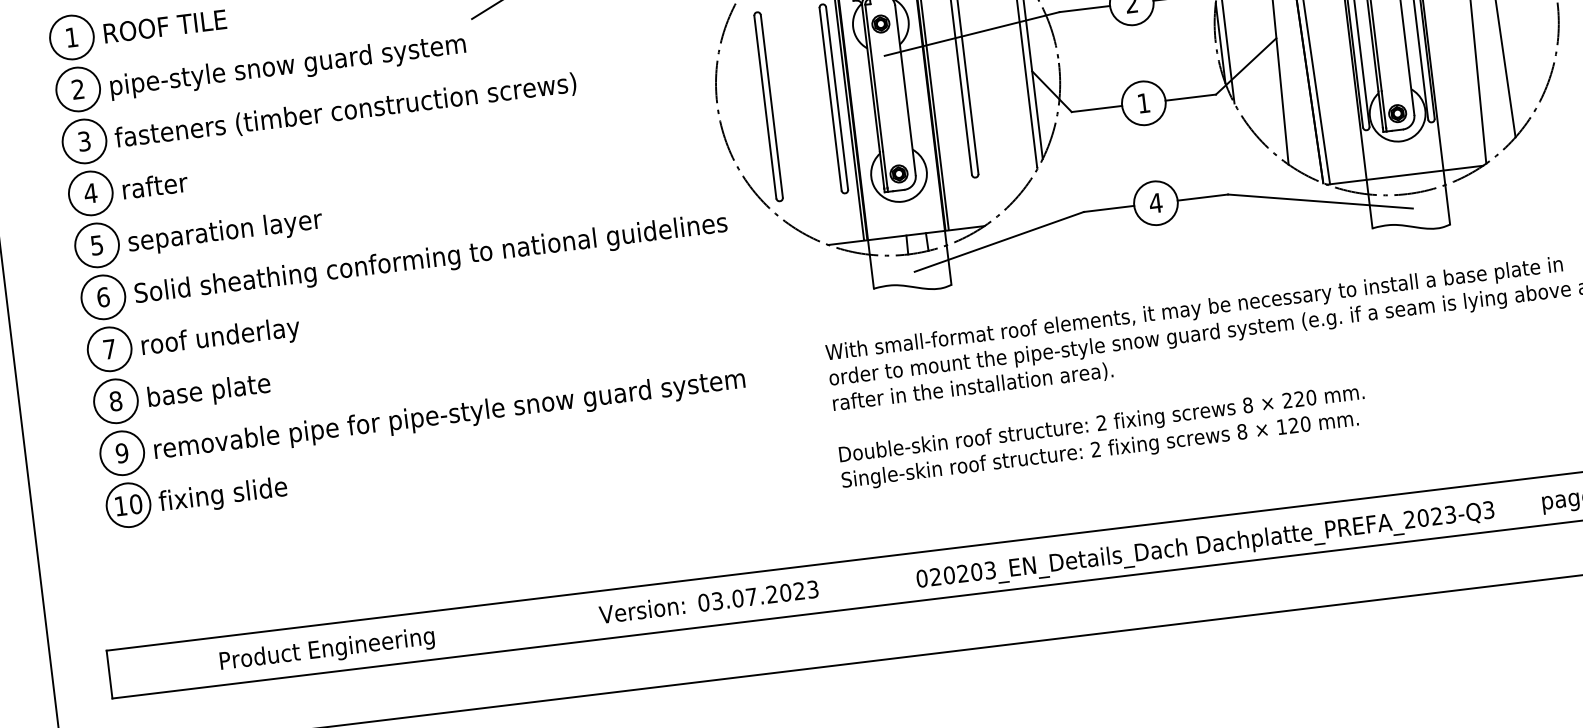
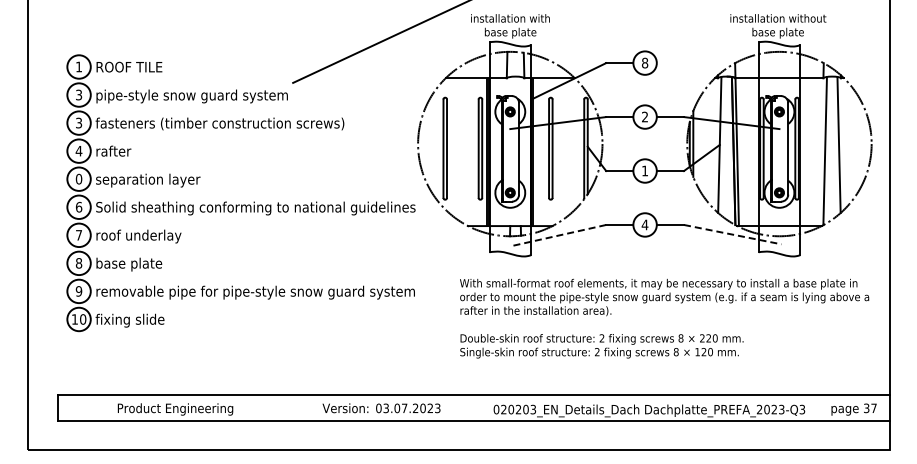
text: (79, 90) -> (79, 95), 2 -> 3
line: (1320, 201) -> (732, 234), solid -> dashed
line: (997, 242) -> (558, 235), solid -> dashed
text: (95, 244) -> (78, 178), 5 -> 0

